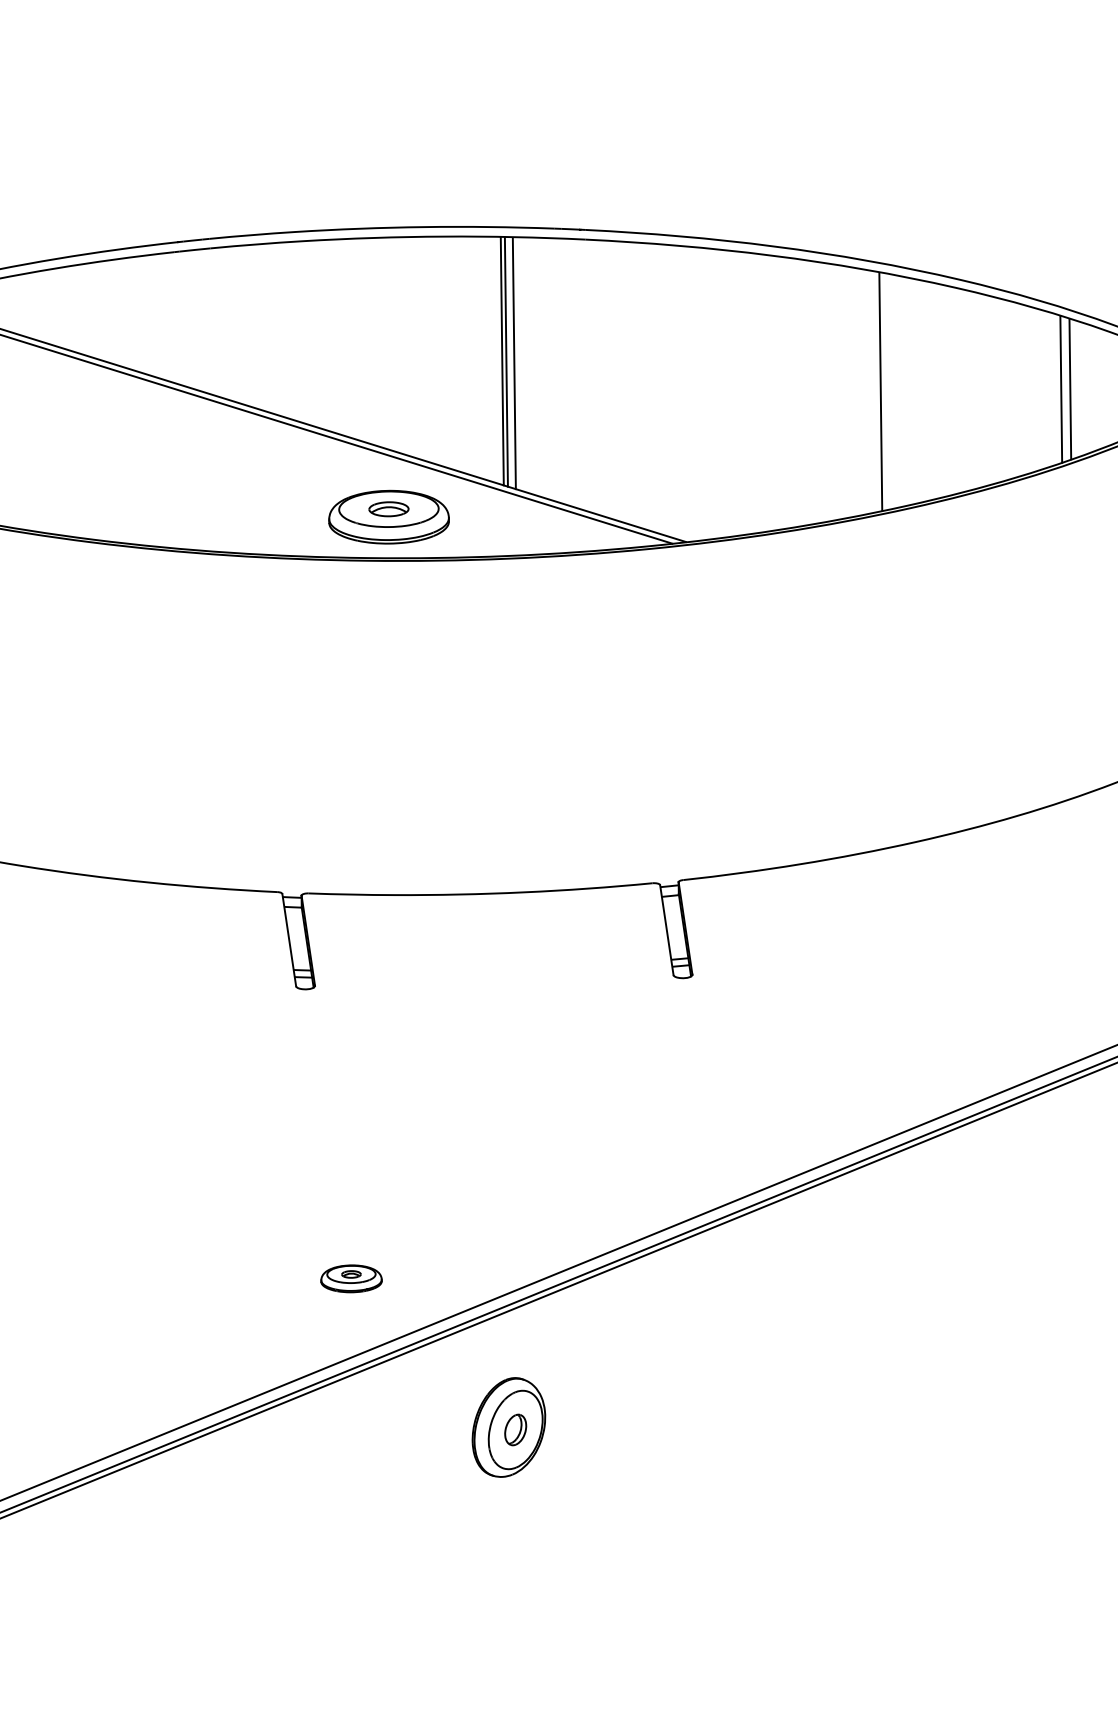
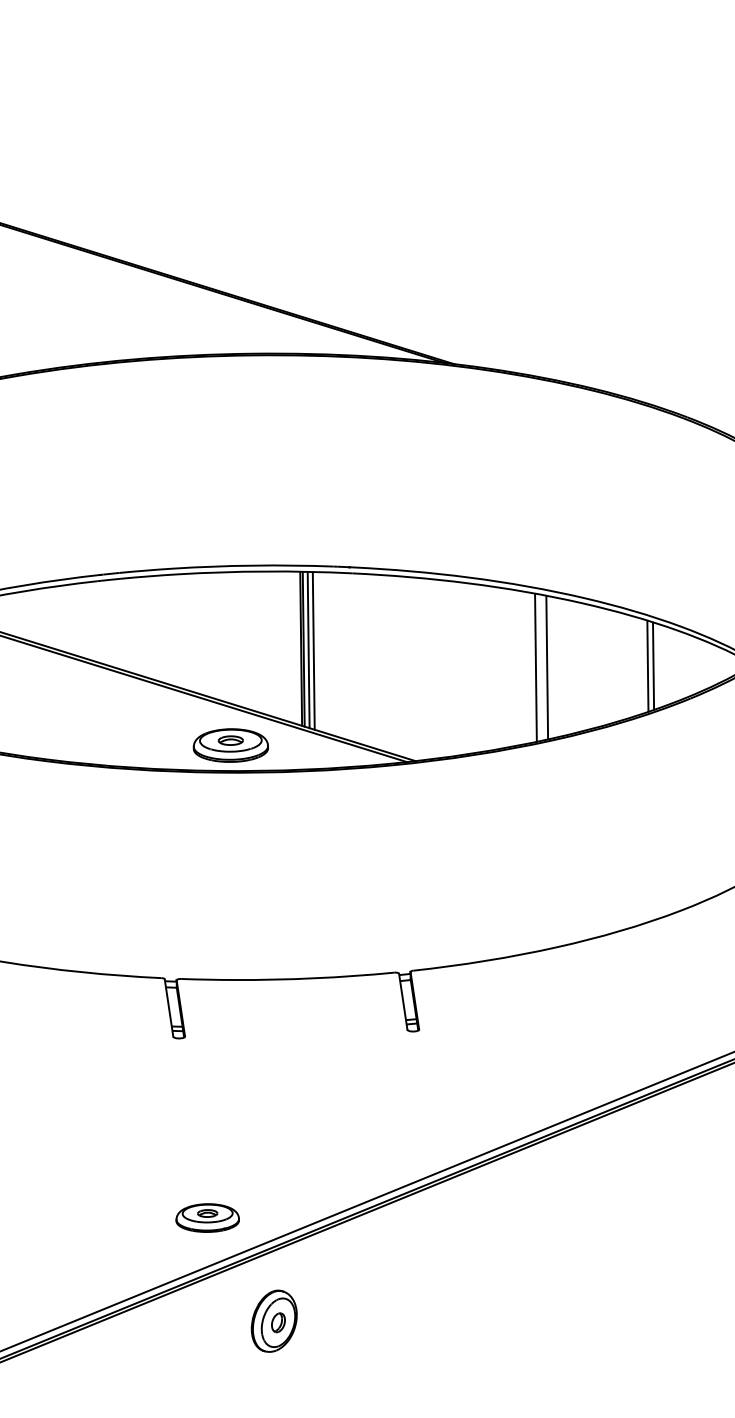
line: (522, 363) -> (313, 650), added
line: (899, 391) -> (547, 667), added
part: (351, 1277) -> (207, 1217), size x1.67
part: (507, 1426) -> (273, 1320), moved

